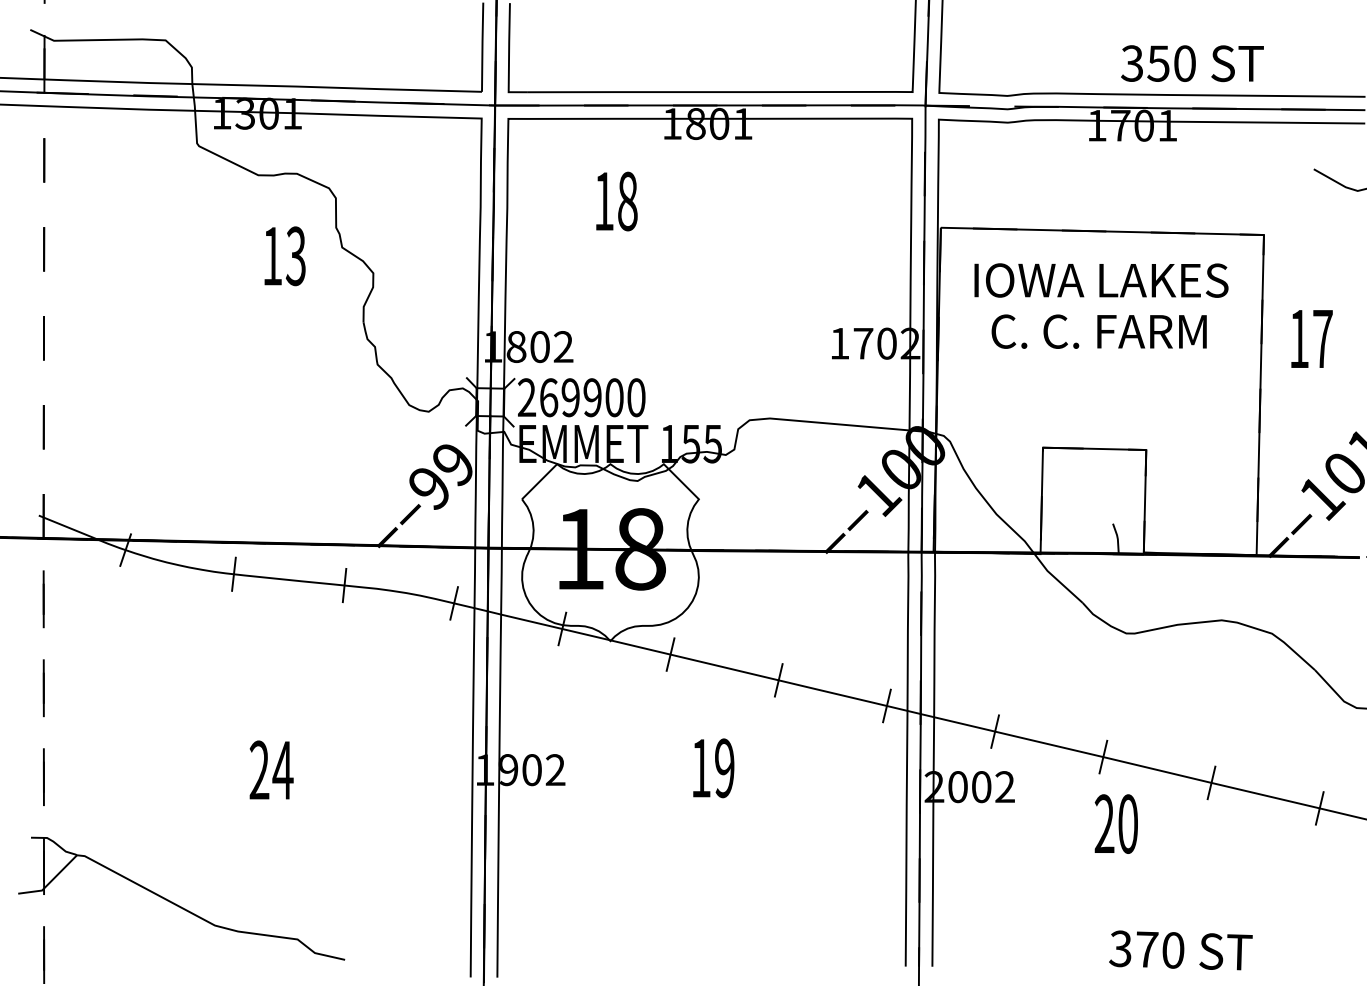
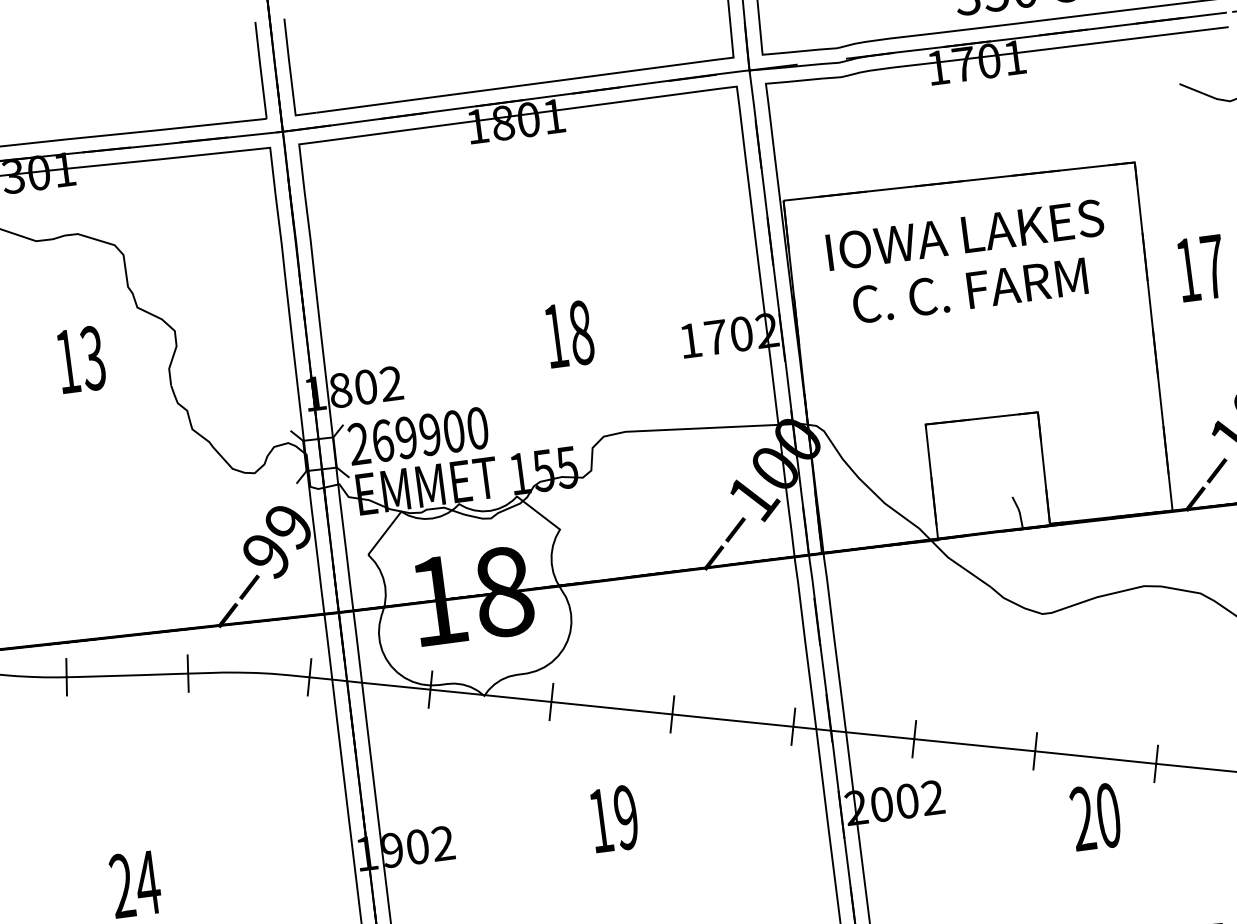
text: (616, 201) -> (569, 334), moved
text: (284, 256) -> (80, 360), moved
text: (1115, 823) -> (1094, 816), moved

